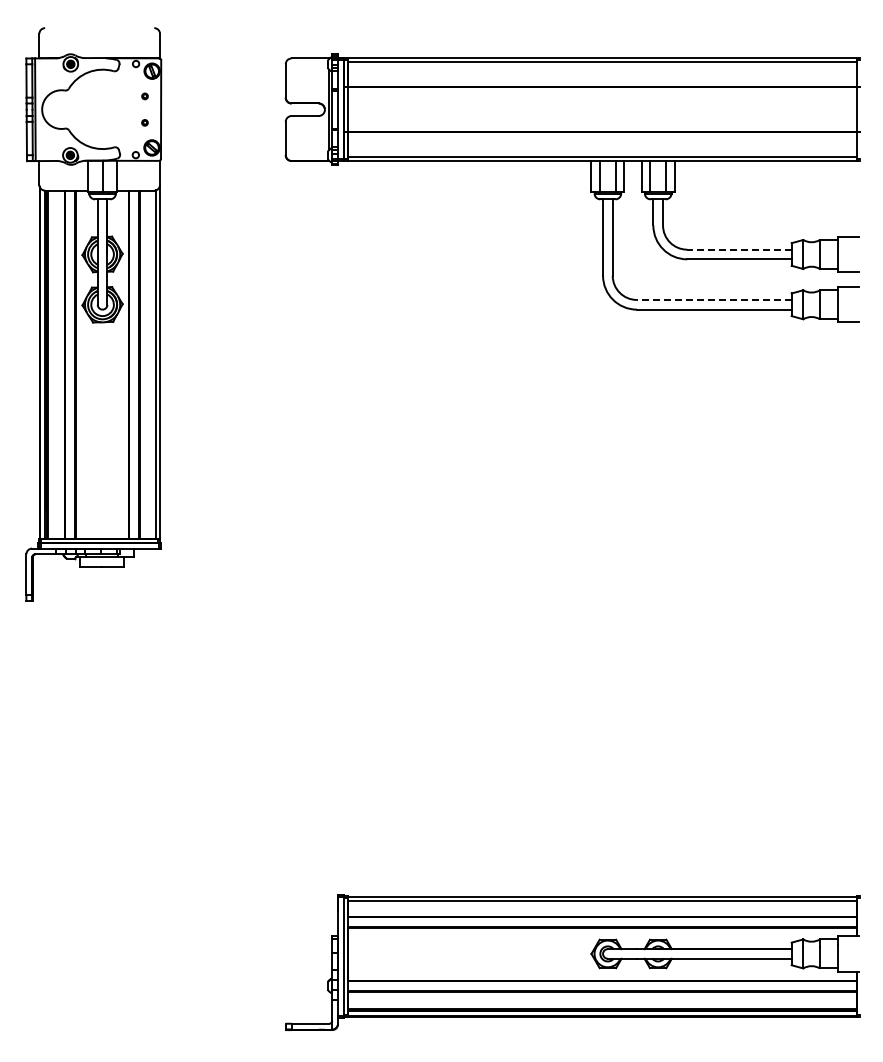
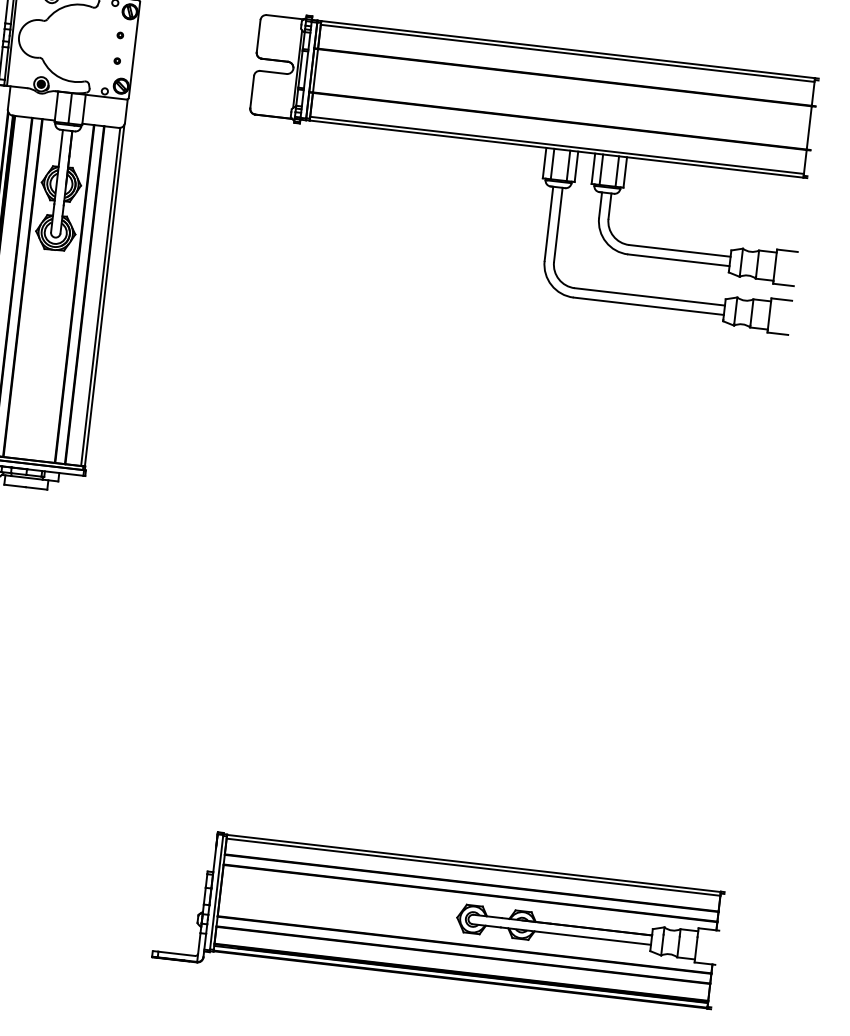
line: (738, 249) -> (679, 250), dashed -> solid
line: (713, 299) -> (649, 296), dashed -> solid

